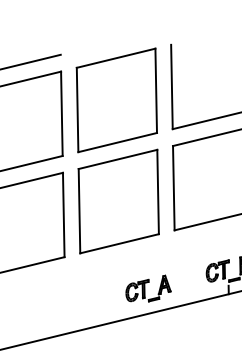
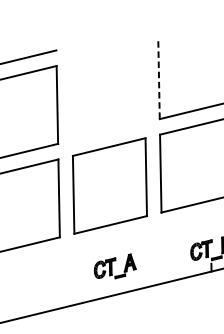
line: (171, 87) -> (158, 80), solid -> dashed
part: (116, 100) -> (107, 92), removed
part: (148, 288) -> (115, 266), moved

